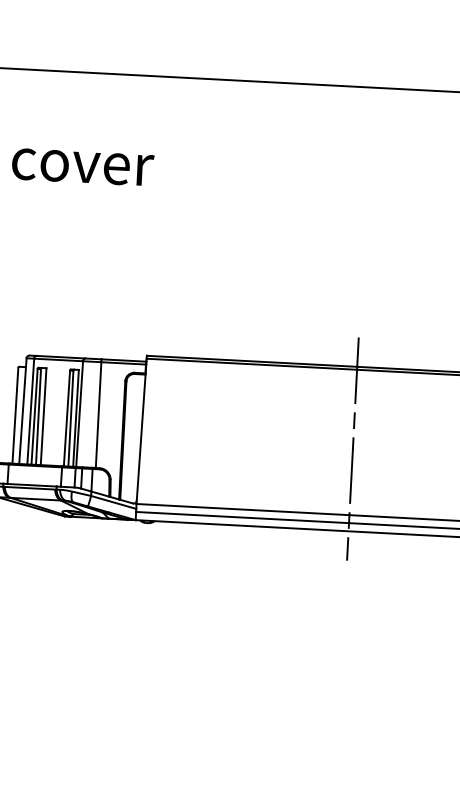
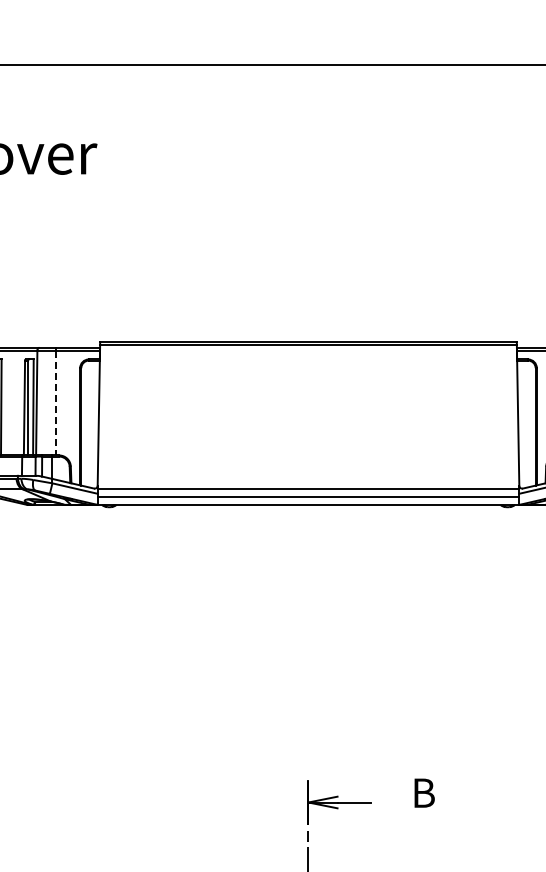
line: (98, 415) -> (55, 403), solid -> dashed
line: (352, 448) -> (308, 422), removed

